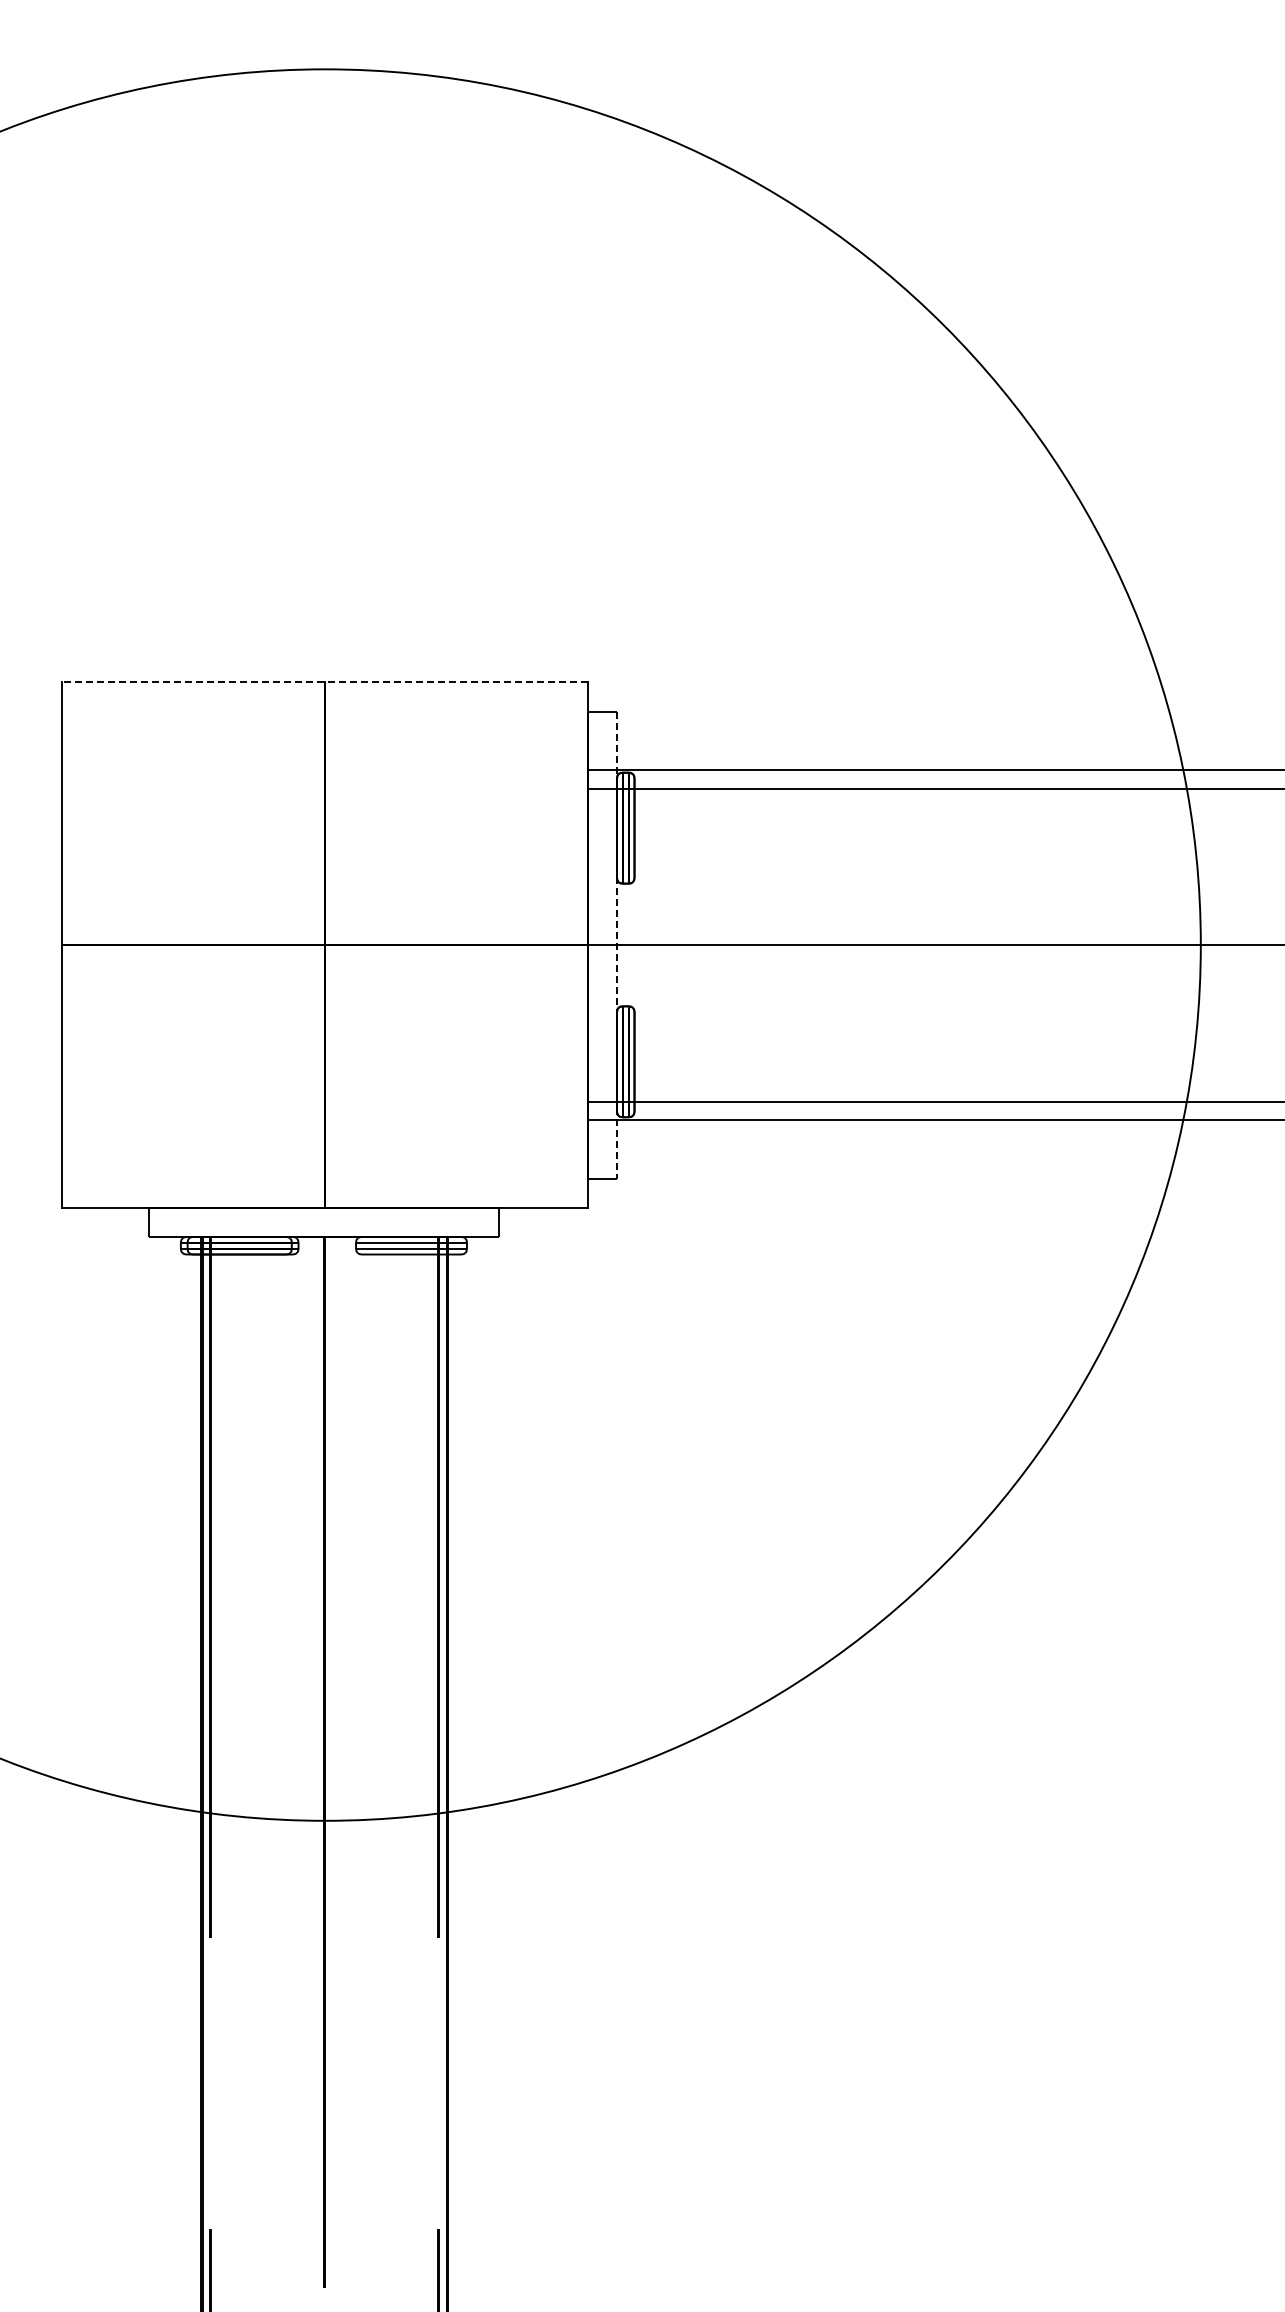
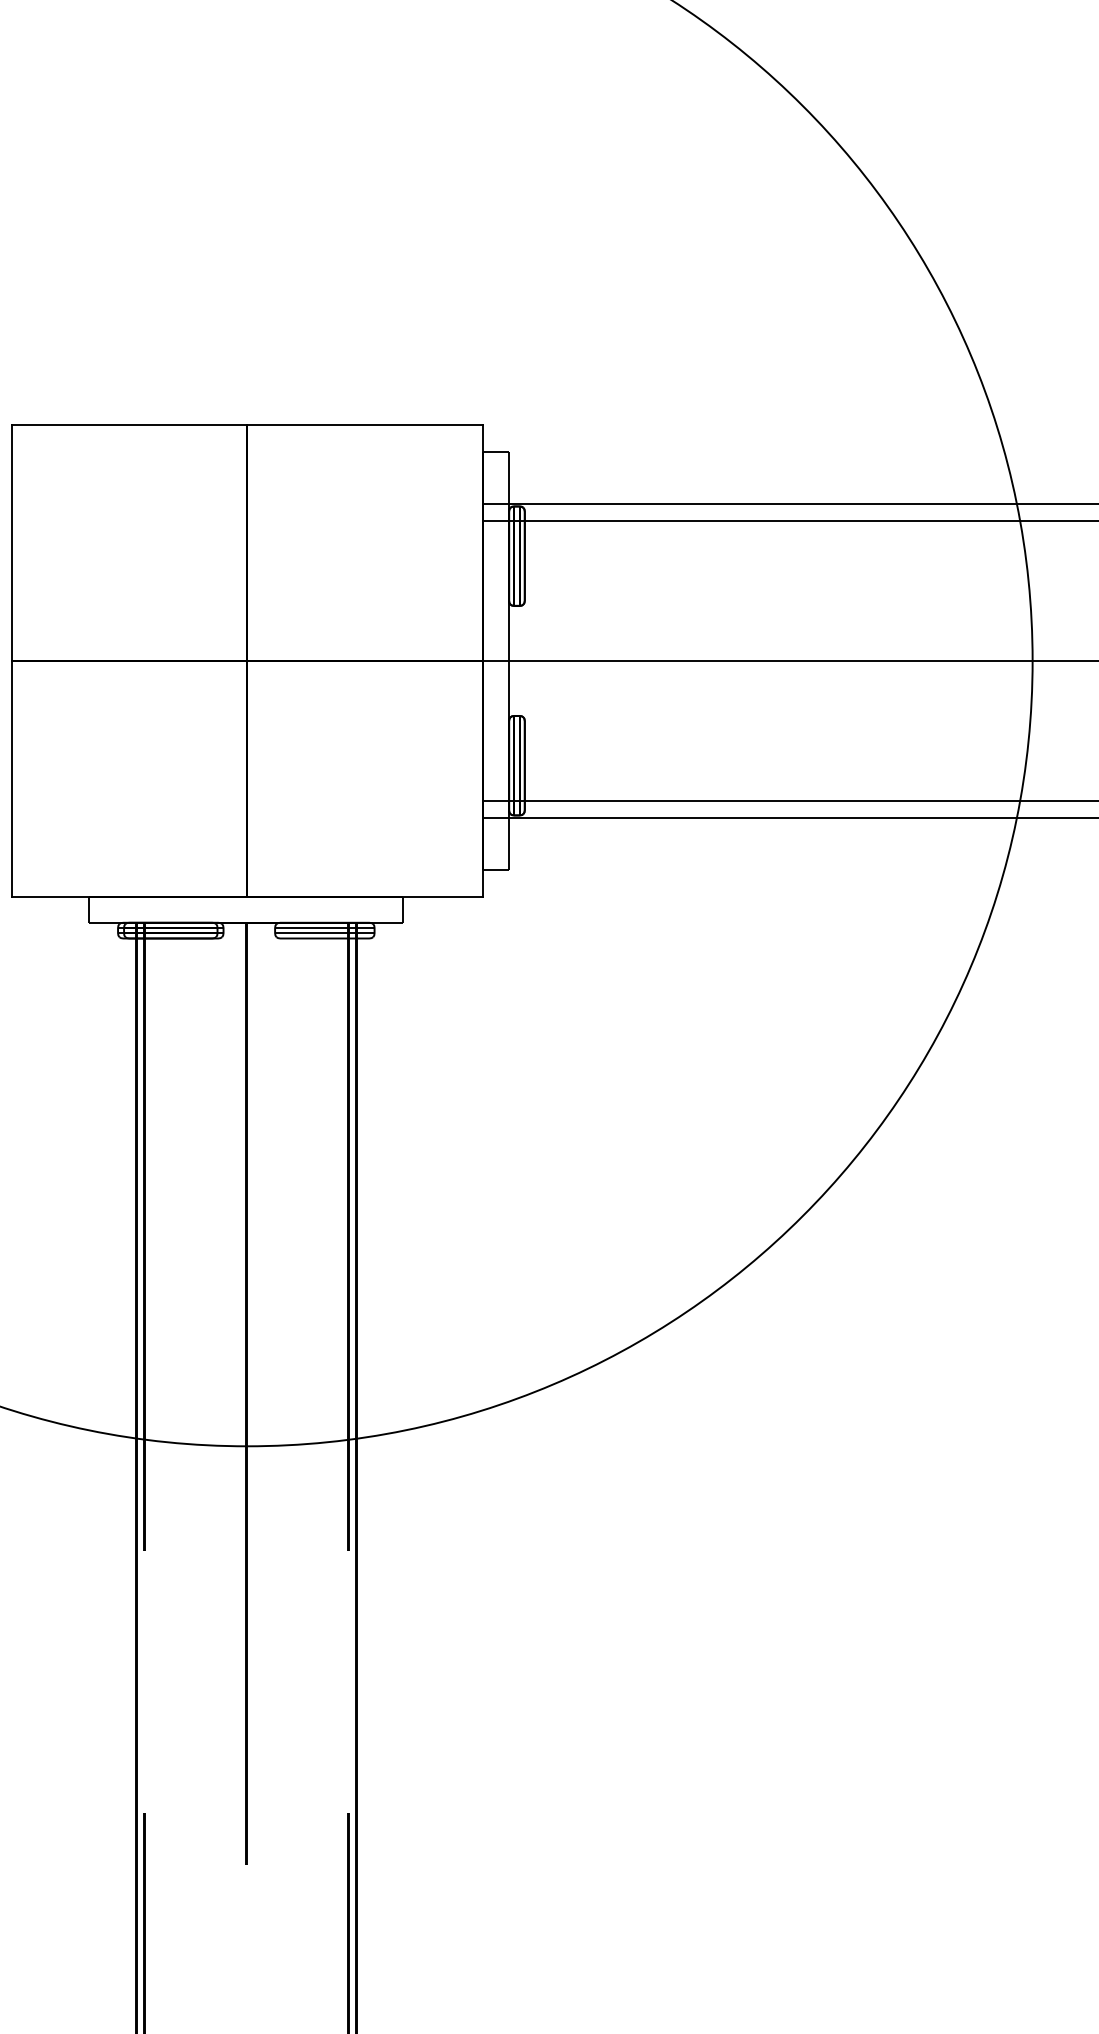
line: (325, 682) -> (247, 425), dashed -> solid
line: (617, 945) -> (509, 661), dashed -> solid

